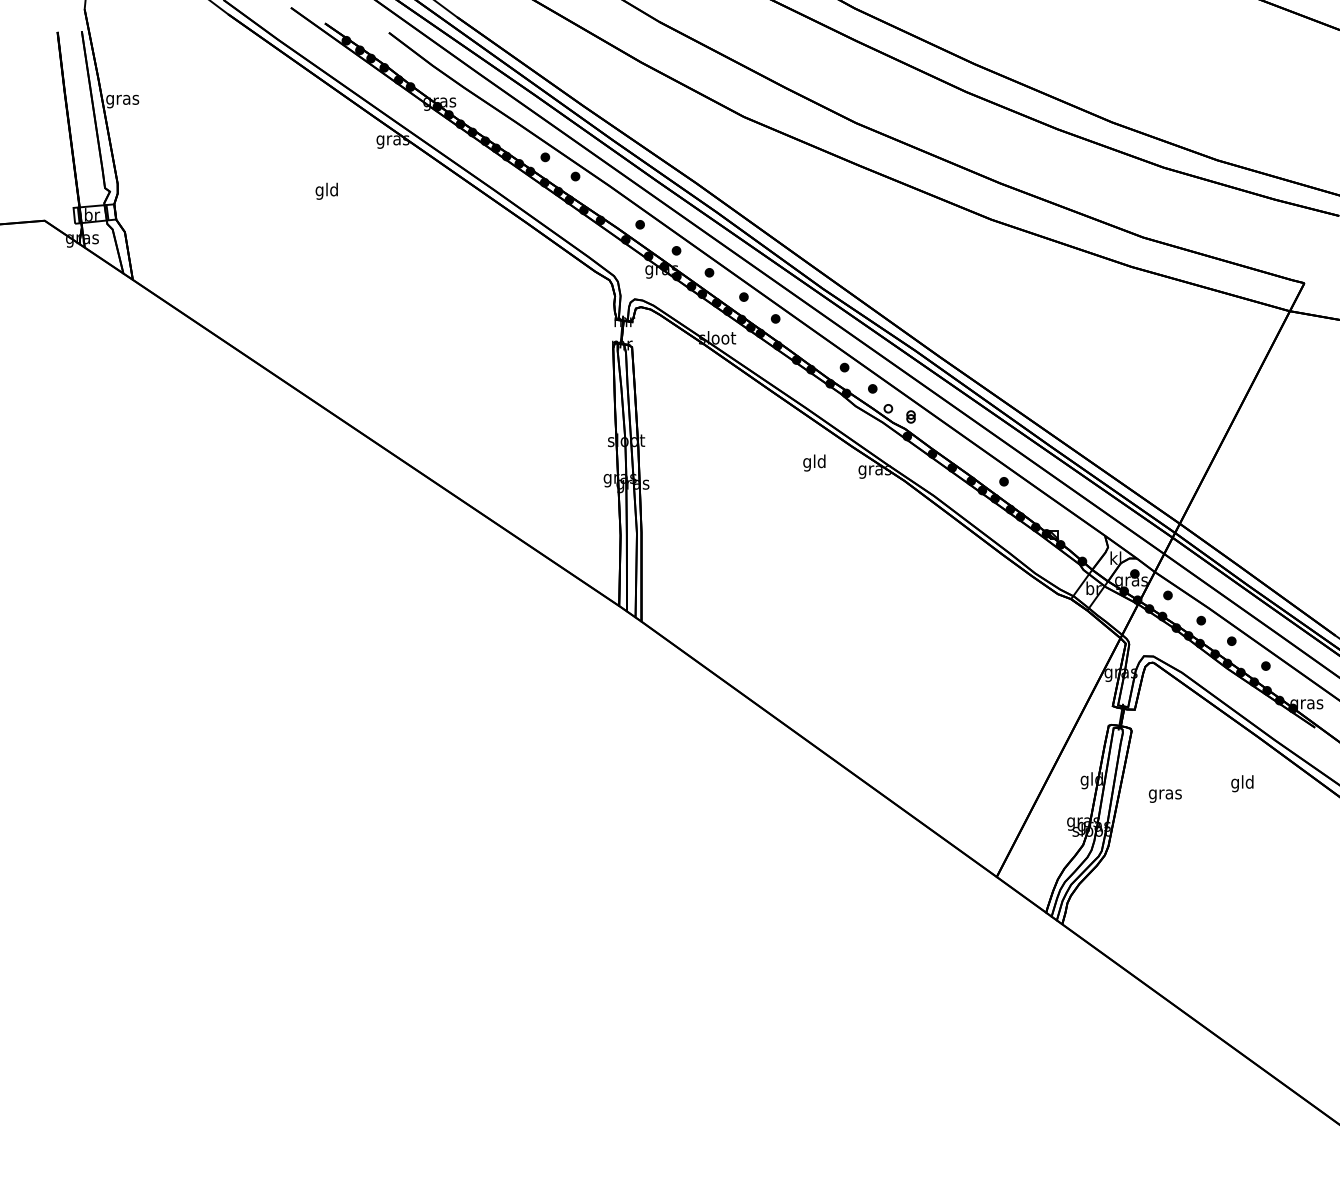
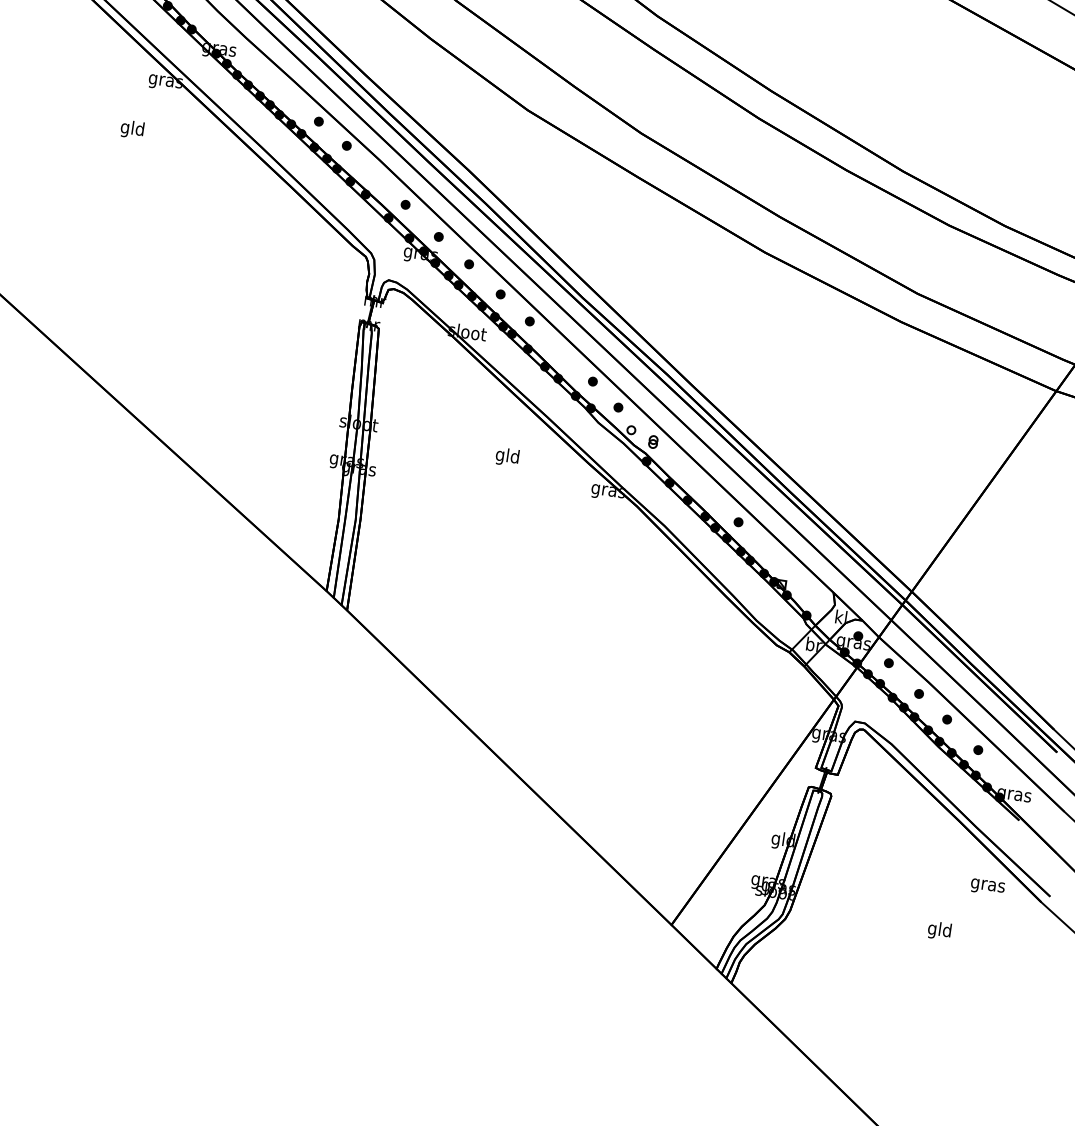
text: (326, 190) -> (132, 128), moved
text: (814, 462) -> (507, 456), moved
text: (1242, 783) -> (939, 930), moved
text: (1164, 795) -> (986, 886), moved

